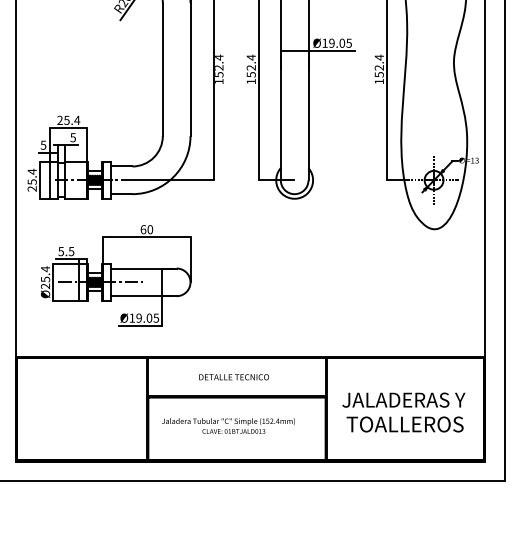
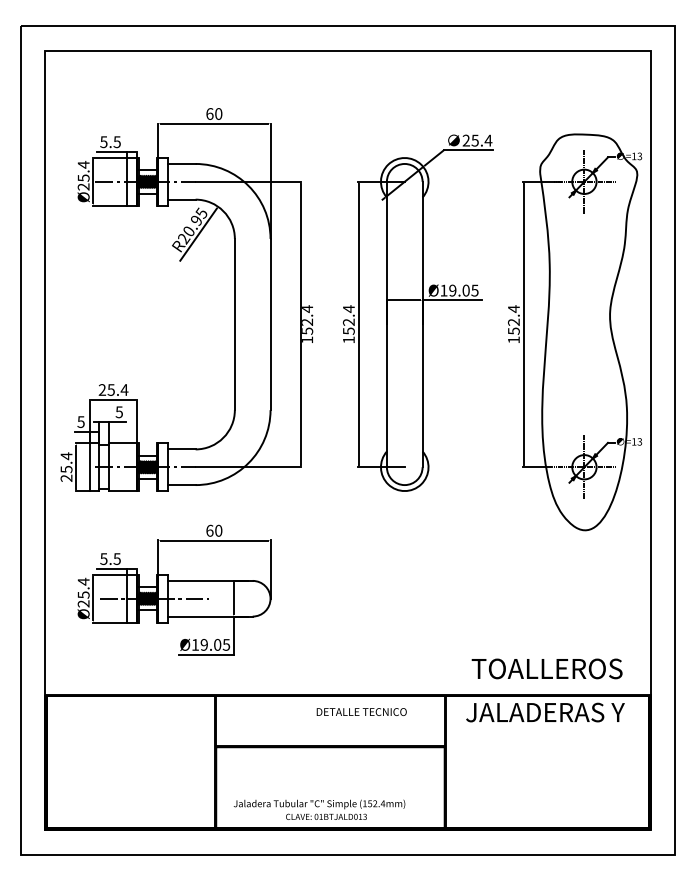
text: (233, 376) -> (361, 711), moved
text: (403, 400) -> (545, 712), moved
text: (404, 424) -> (546, 668), moved
text: (228, 425) -> (319, 809), moved

